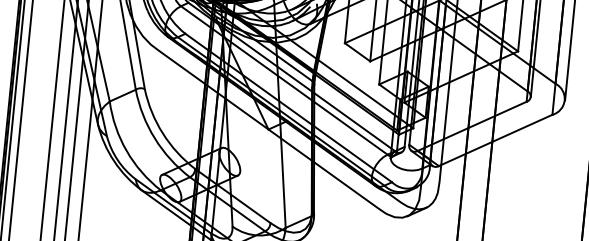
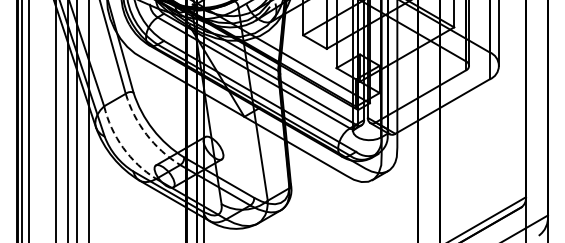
arc: (154, 138) -> (146, 134), solid -> dashed
arc: (127, 150) -> (123, 147), solid -> dashed

